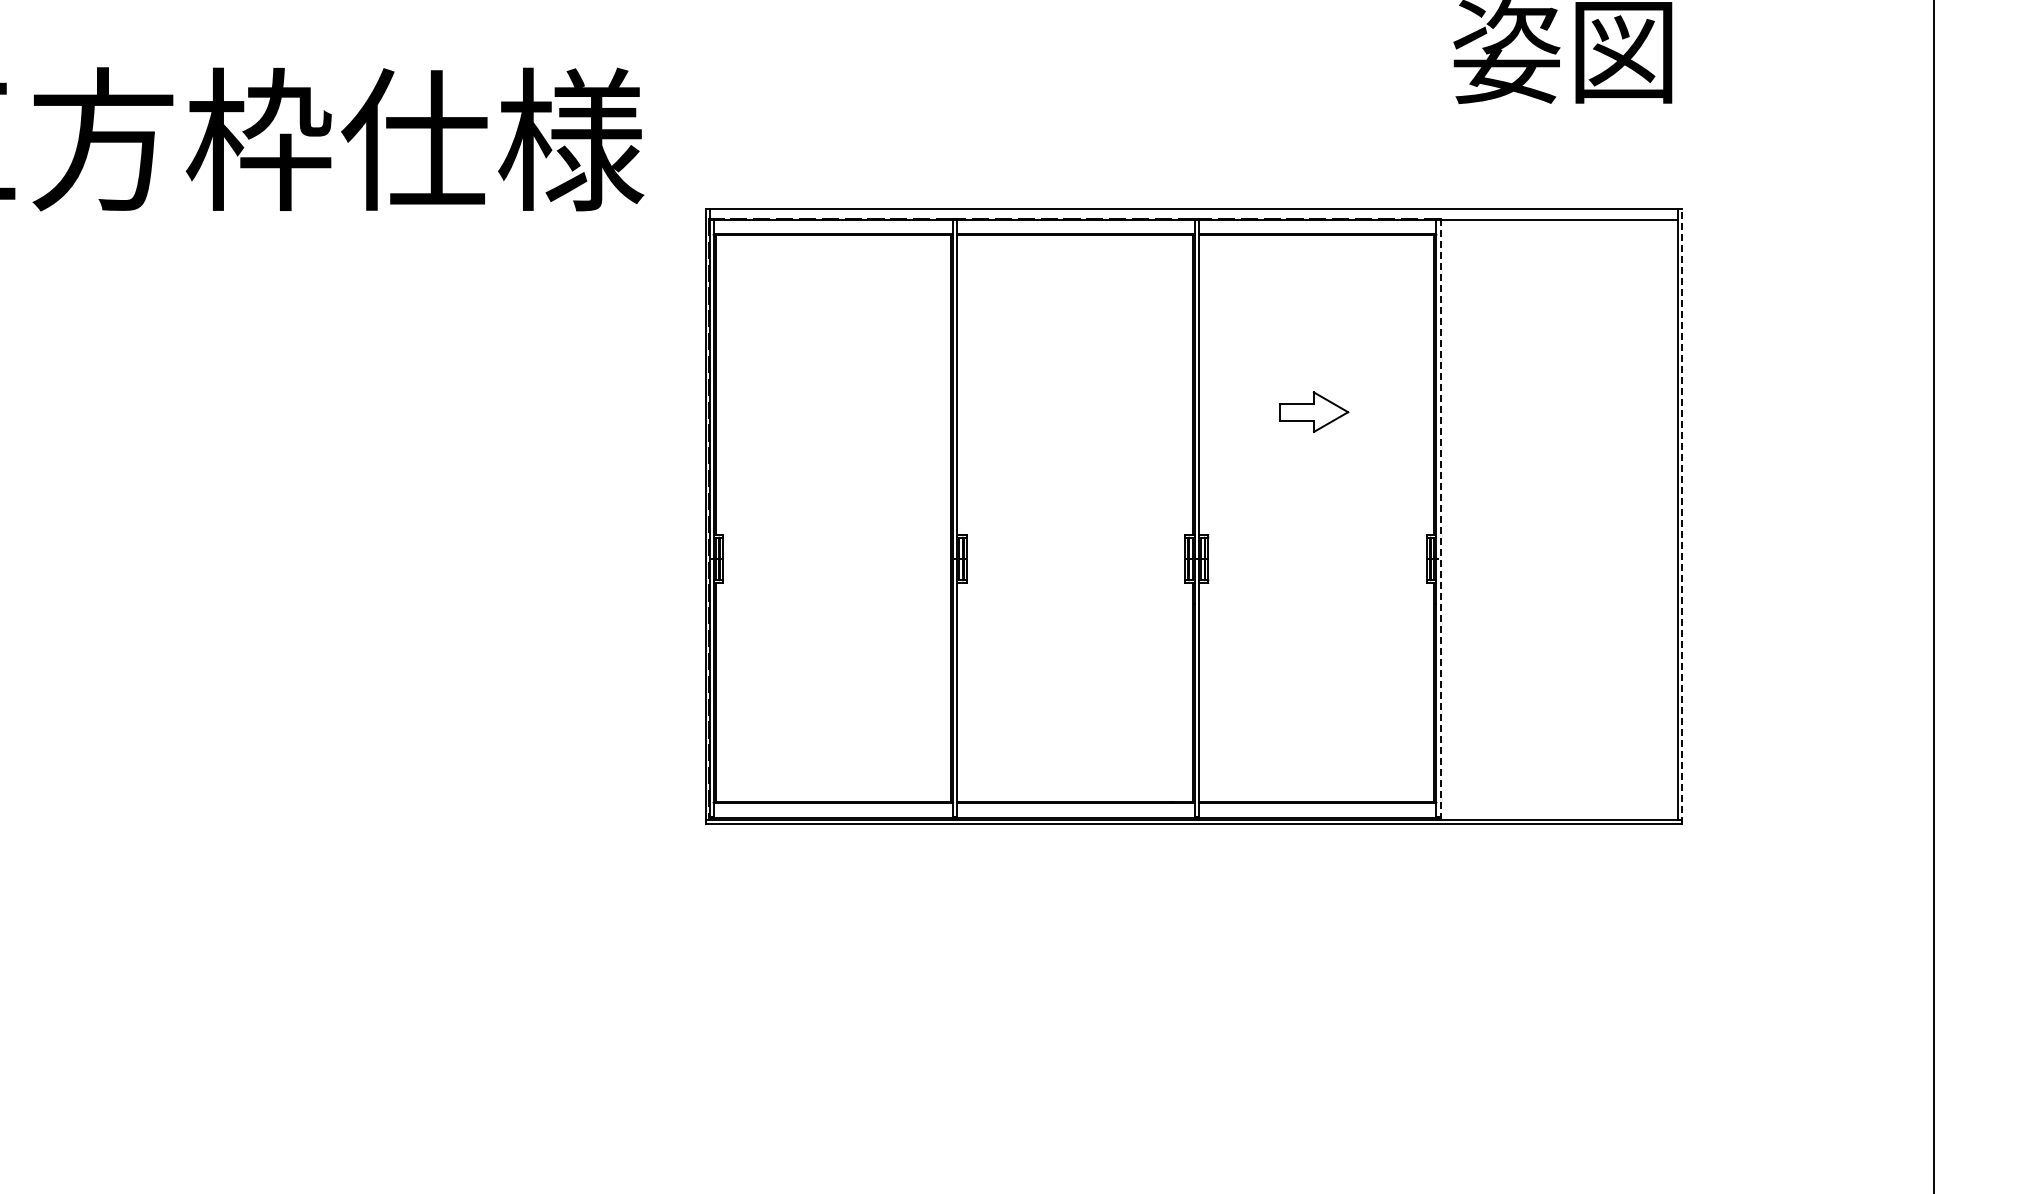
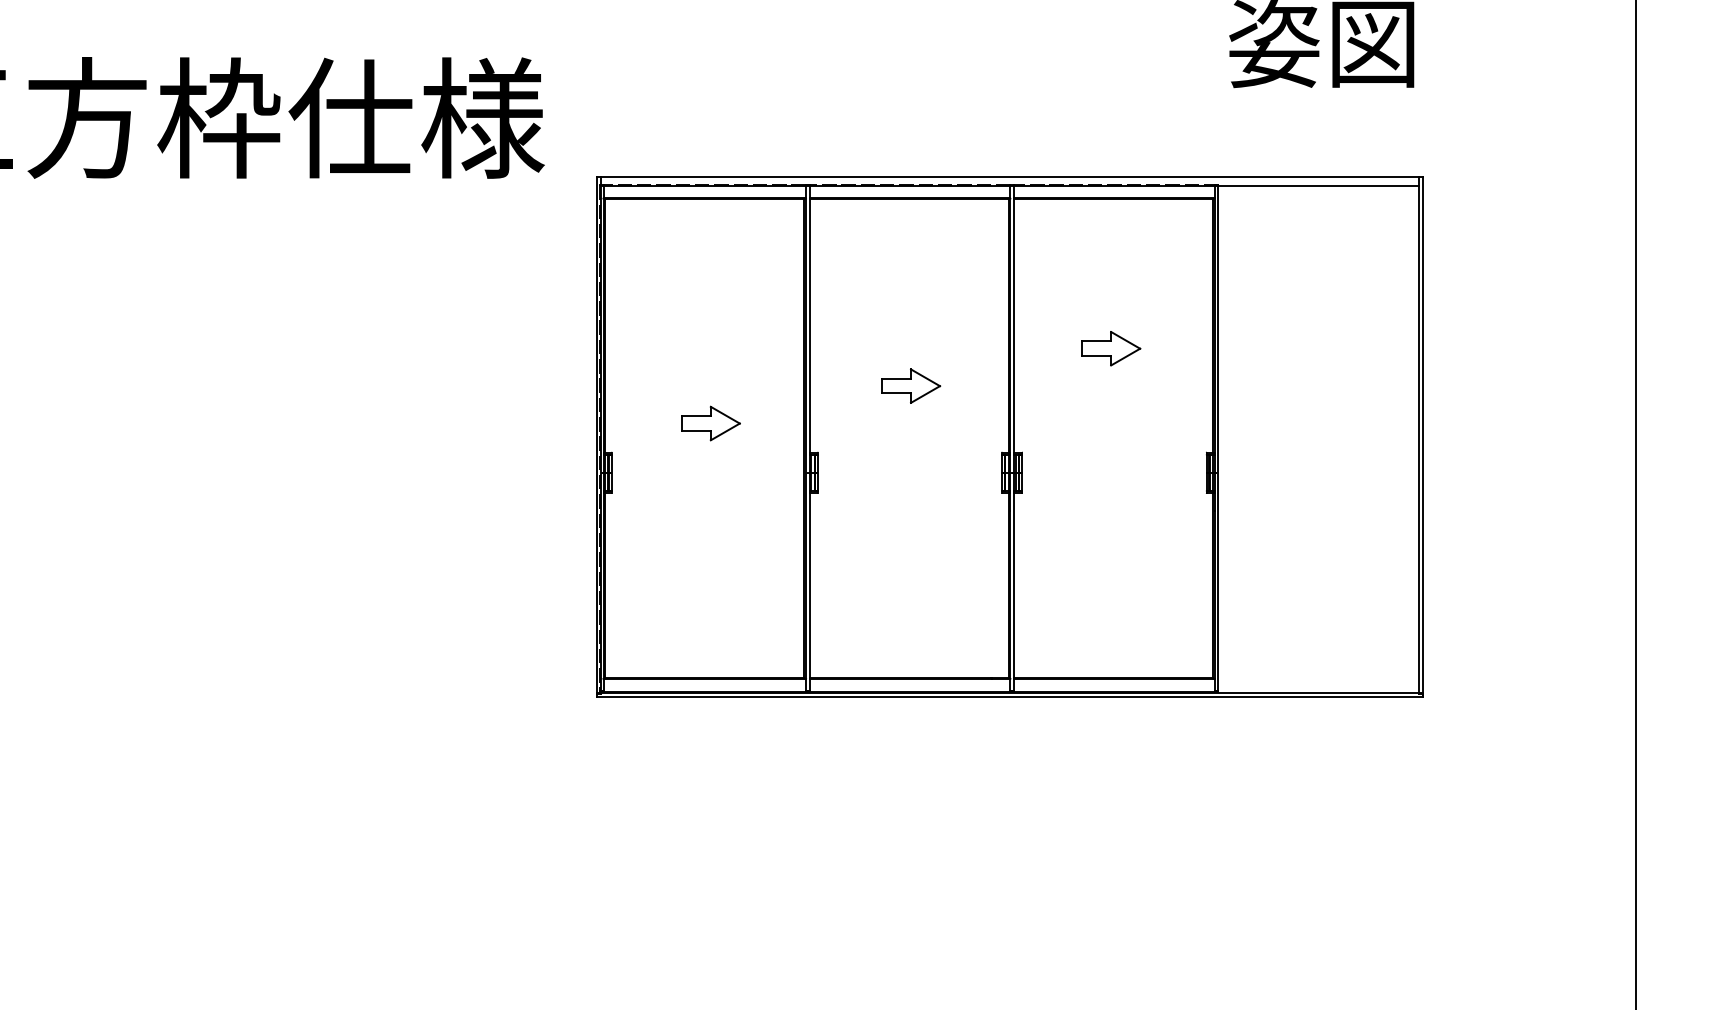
part: (1077, 456) -> (911, 386), added
part: (840, 500) -> (710, 423), added
line: (1682, 515) -> (1422, 436), dashed -> solid
line: (1440, 518) -> (1218, 438), dashed -> solid

